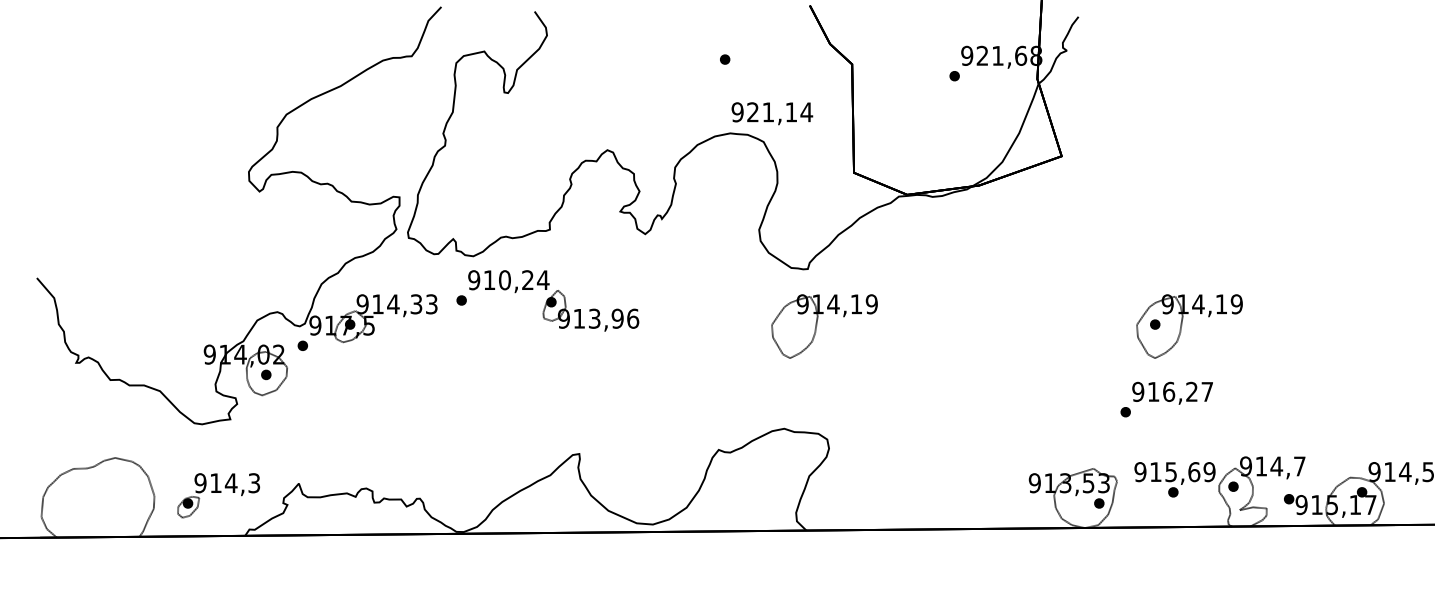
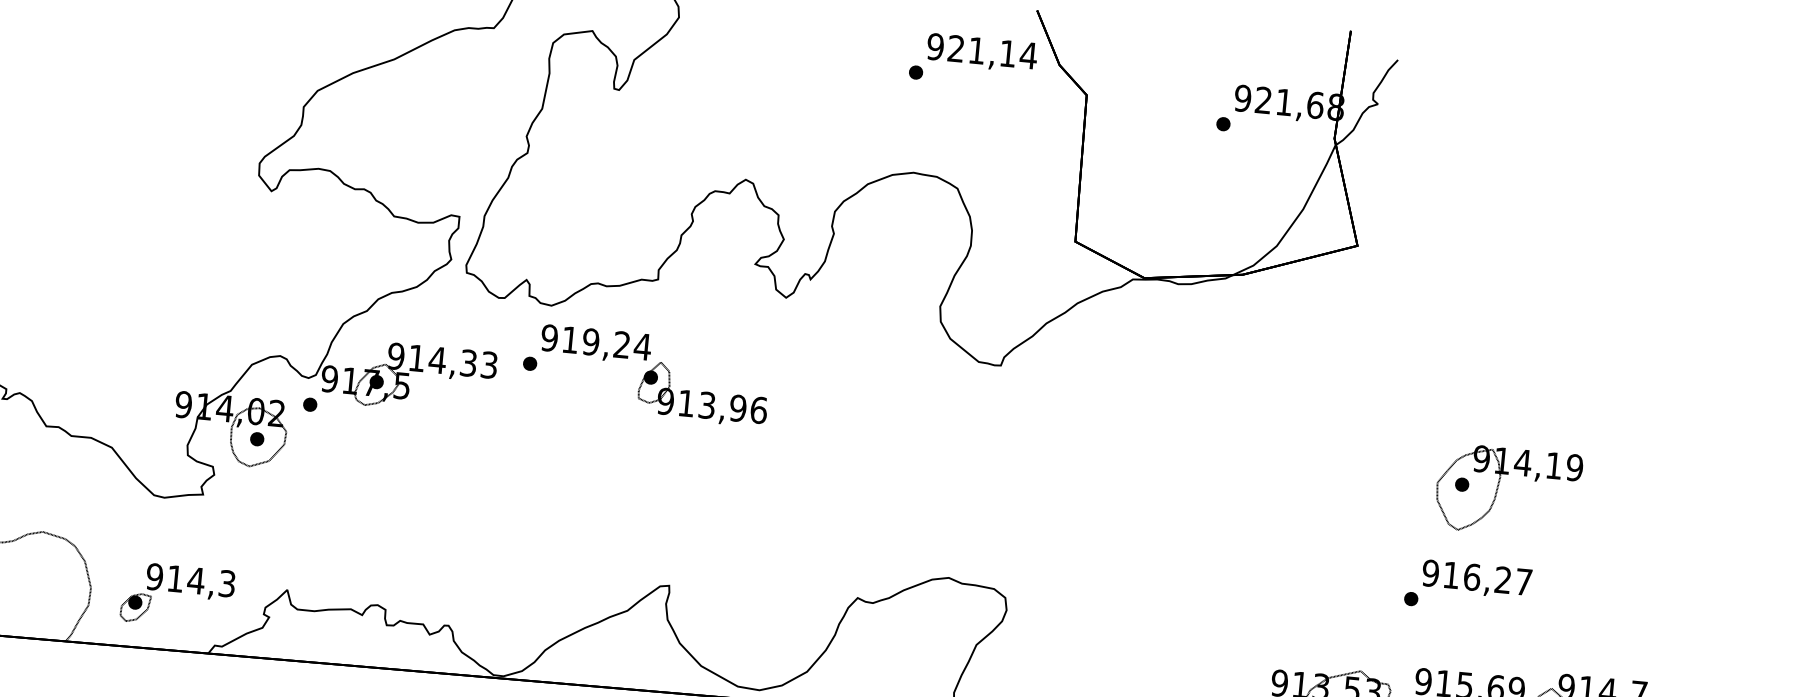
text: (772, 113) -> (982, 52), moved
text: (504, 280) -> (590, 342), 910,24 -> 919,24
part: (817, 325) -> (1006, 442), removed

